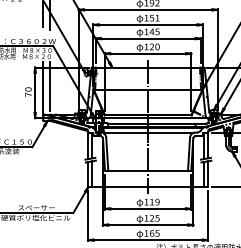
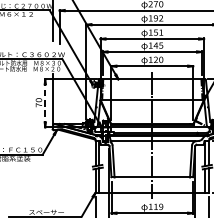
line: (50, 85) -> (59, 96), removed
line: (35, 92) -> (45, 103), solid -> dashed

